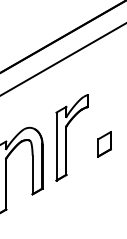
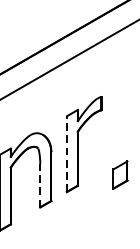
part: (104, 144) -> (120, 175), moved
line: (56, 146) -> (66, 154), solid -> dashed
line: (32, 174) -> (40, 185), solid -> dashed

